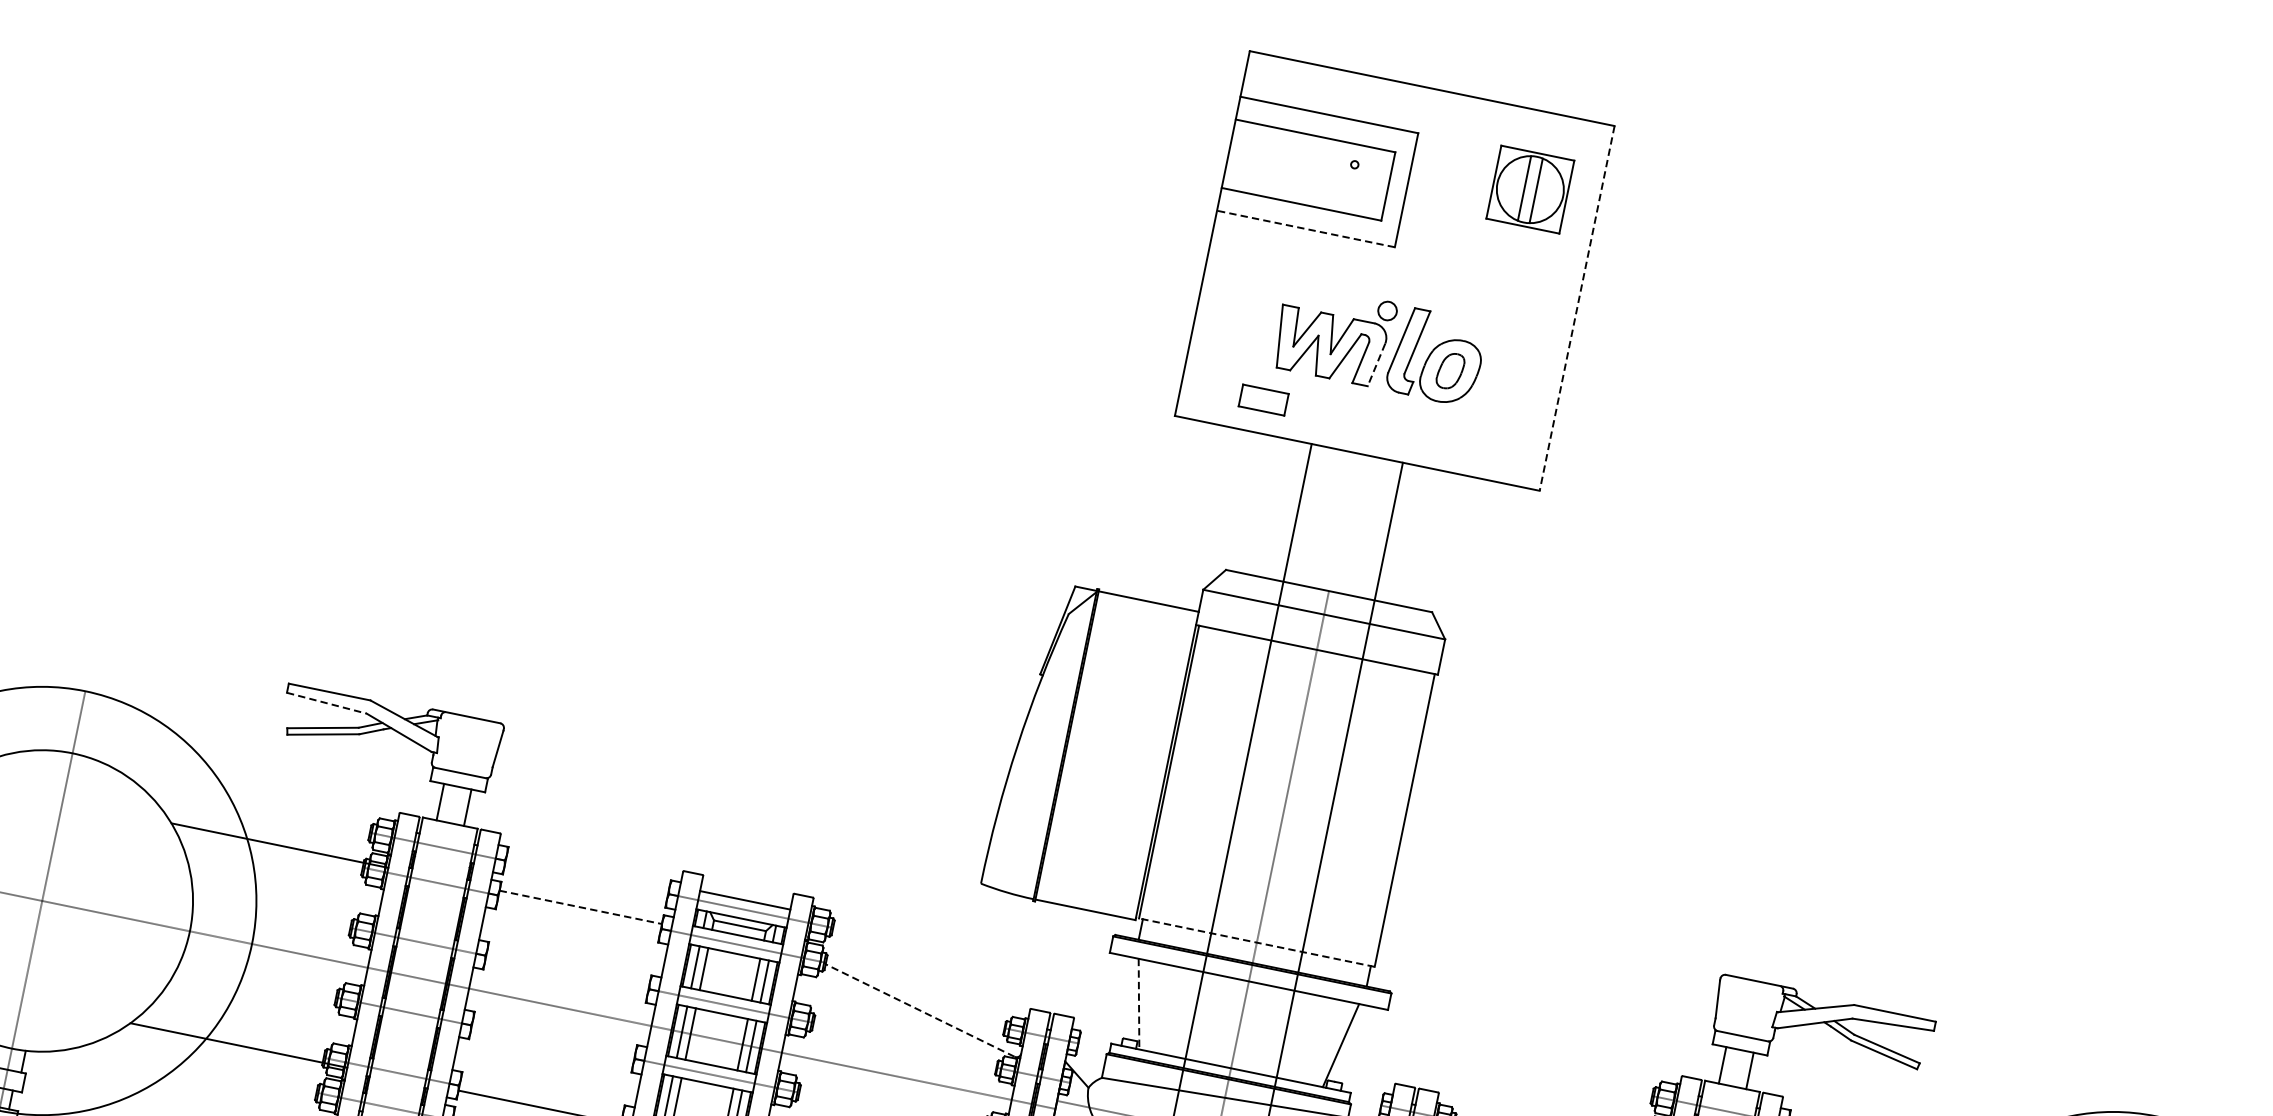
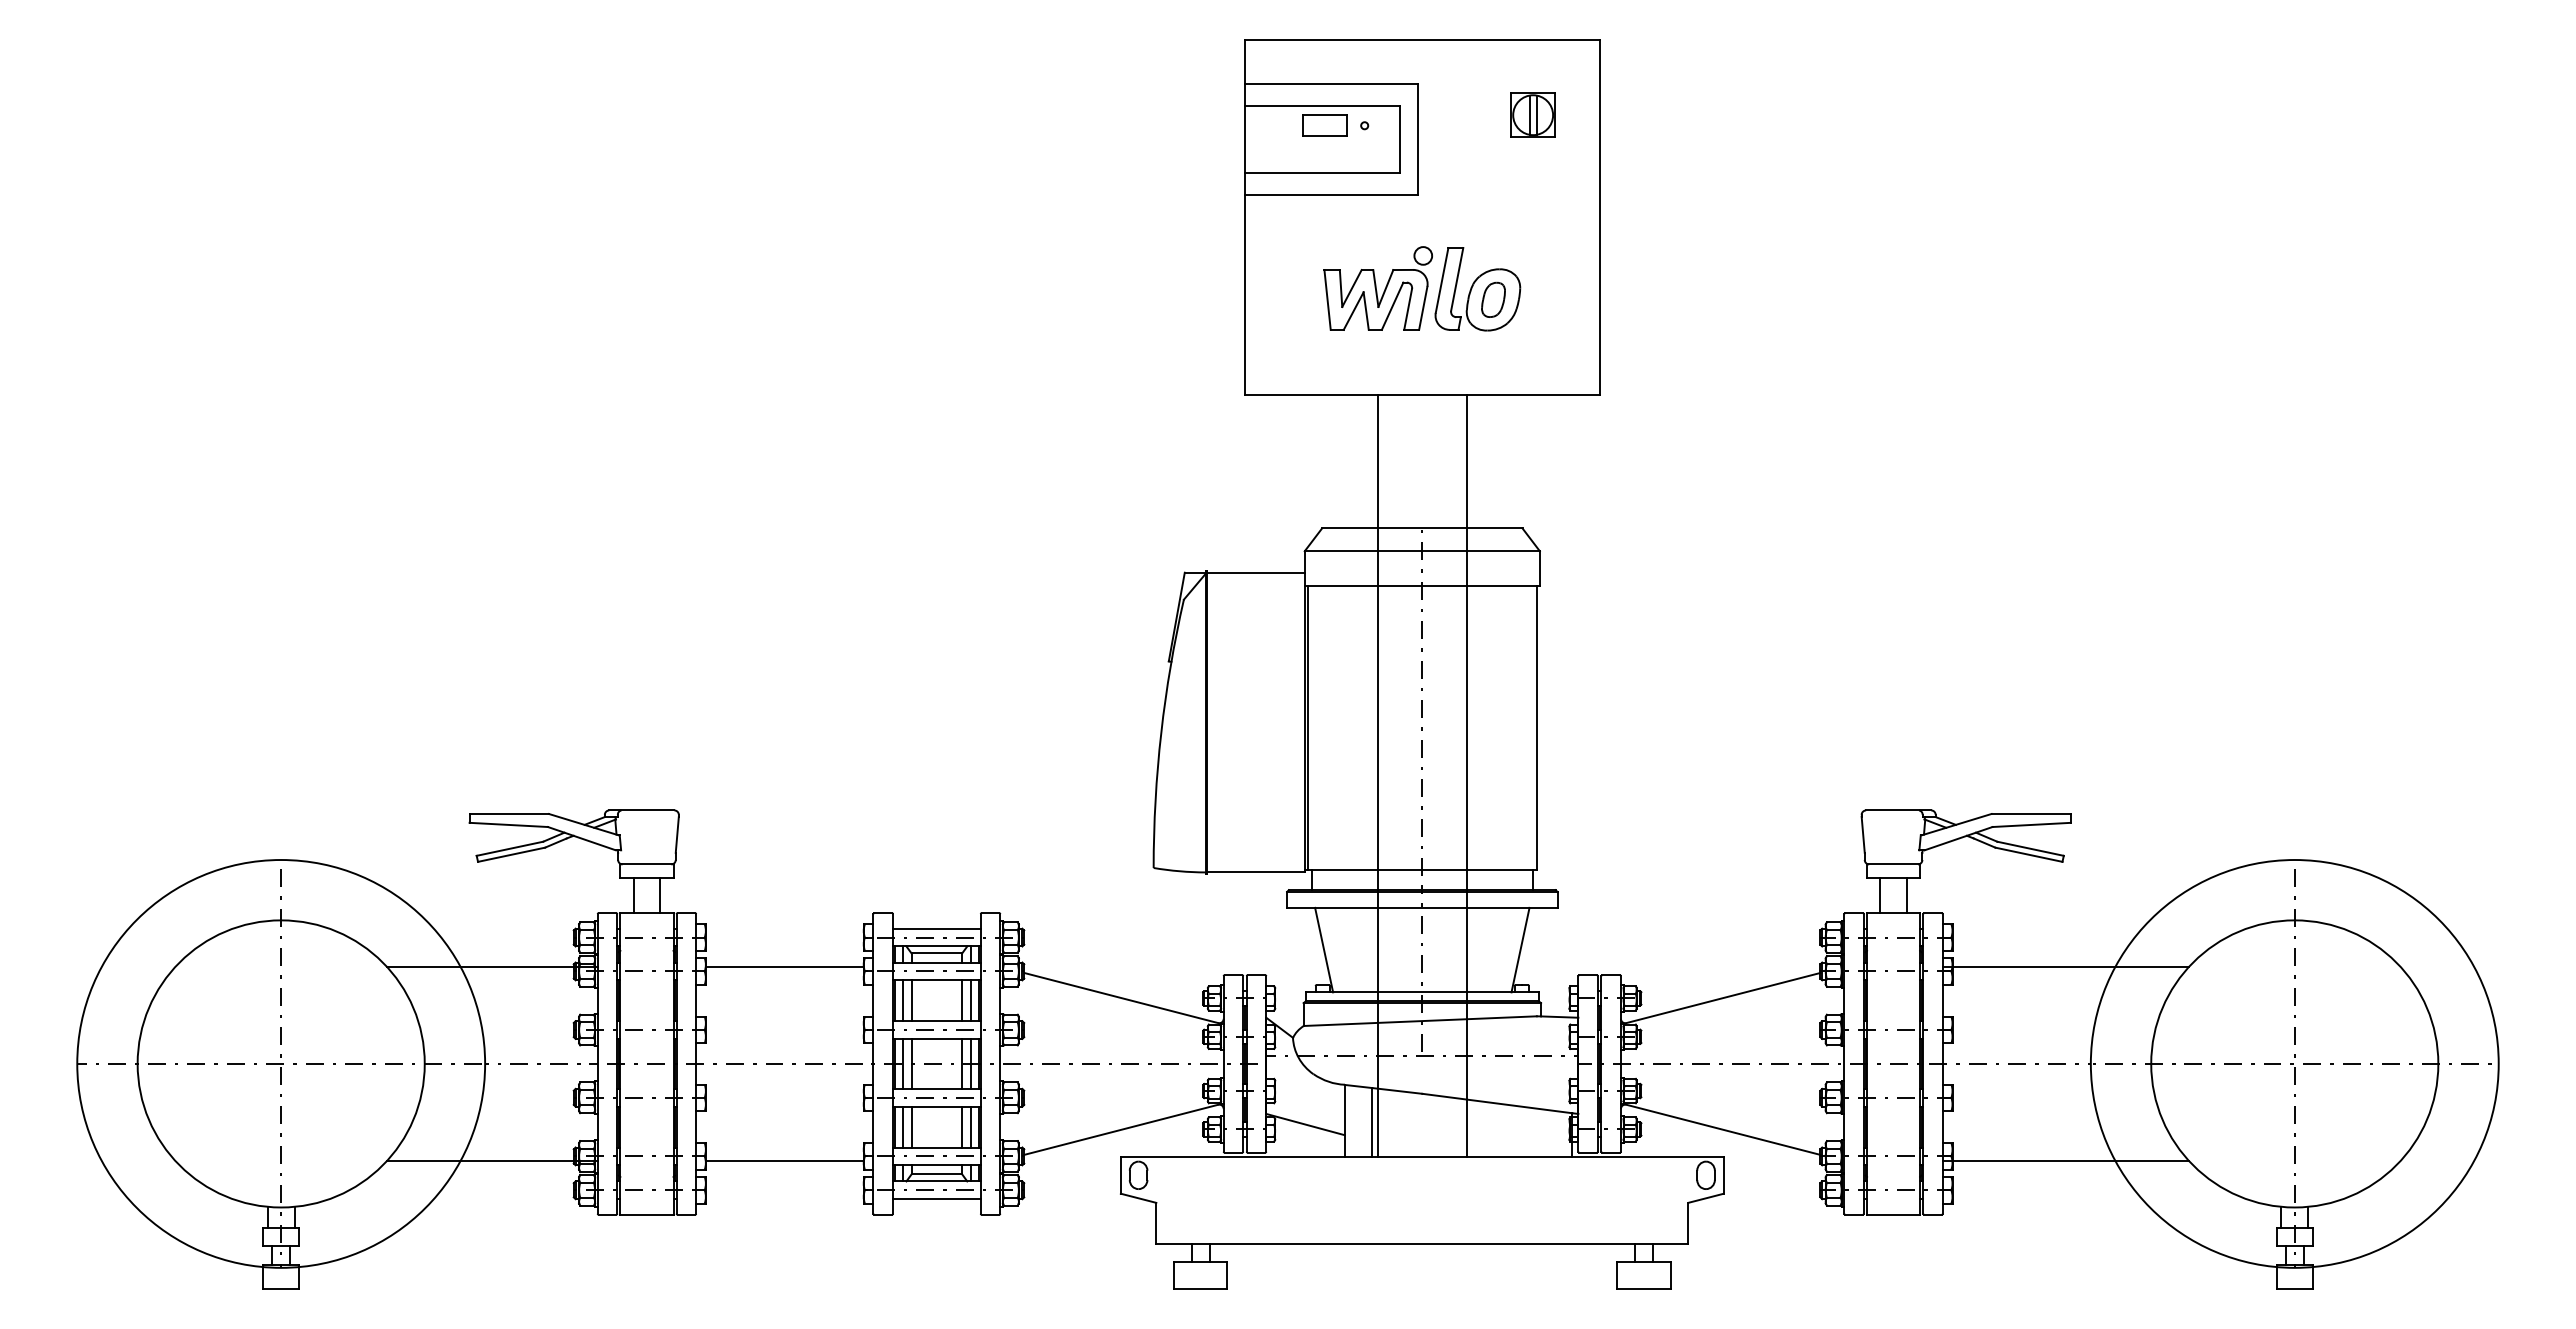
part: (1529, 188) -> (1532, 114), size x0.62
line: (1304, 229) -> (1330, 195), dashed -> solid
line: (1576, 308) -> (1599, 217), dashed -> solid
line: (1376, 365) -> (1423, 308), dashed -> solid
part: (1263, 399) -> (1324, 125), moved
line: (327, 702) -> (509, 824), dashed -> solid
line: (580, 907) -> (784, 966), dashed -> solid
line: (1254, 942) -> (1420, 870), dashed -> solid
line: (1139, 1004) -> (1324, 950), dashed -> solid
line: (919, 1009) -> (1120, 997), dashed -> solid

